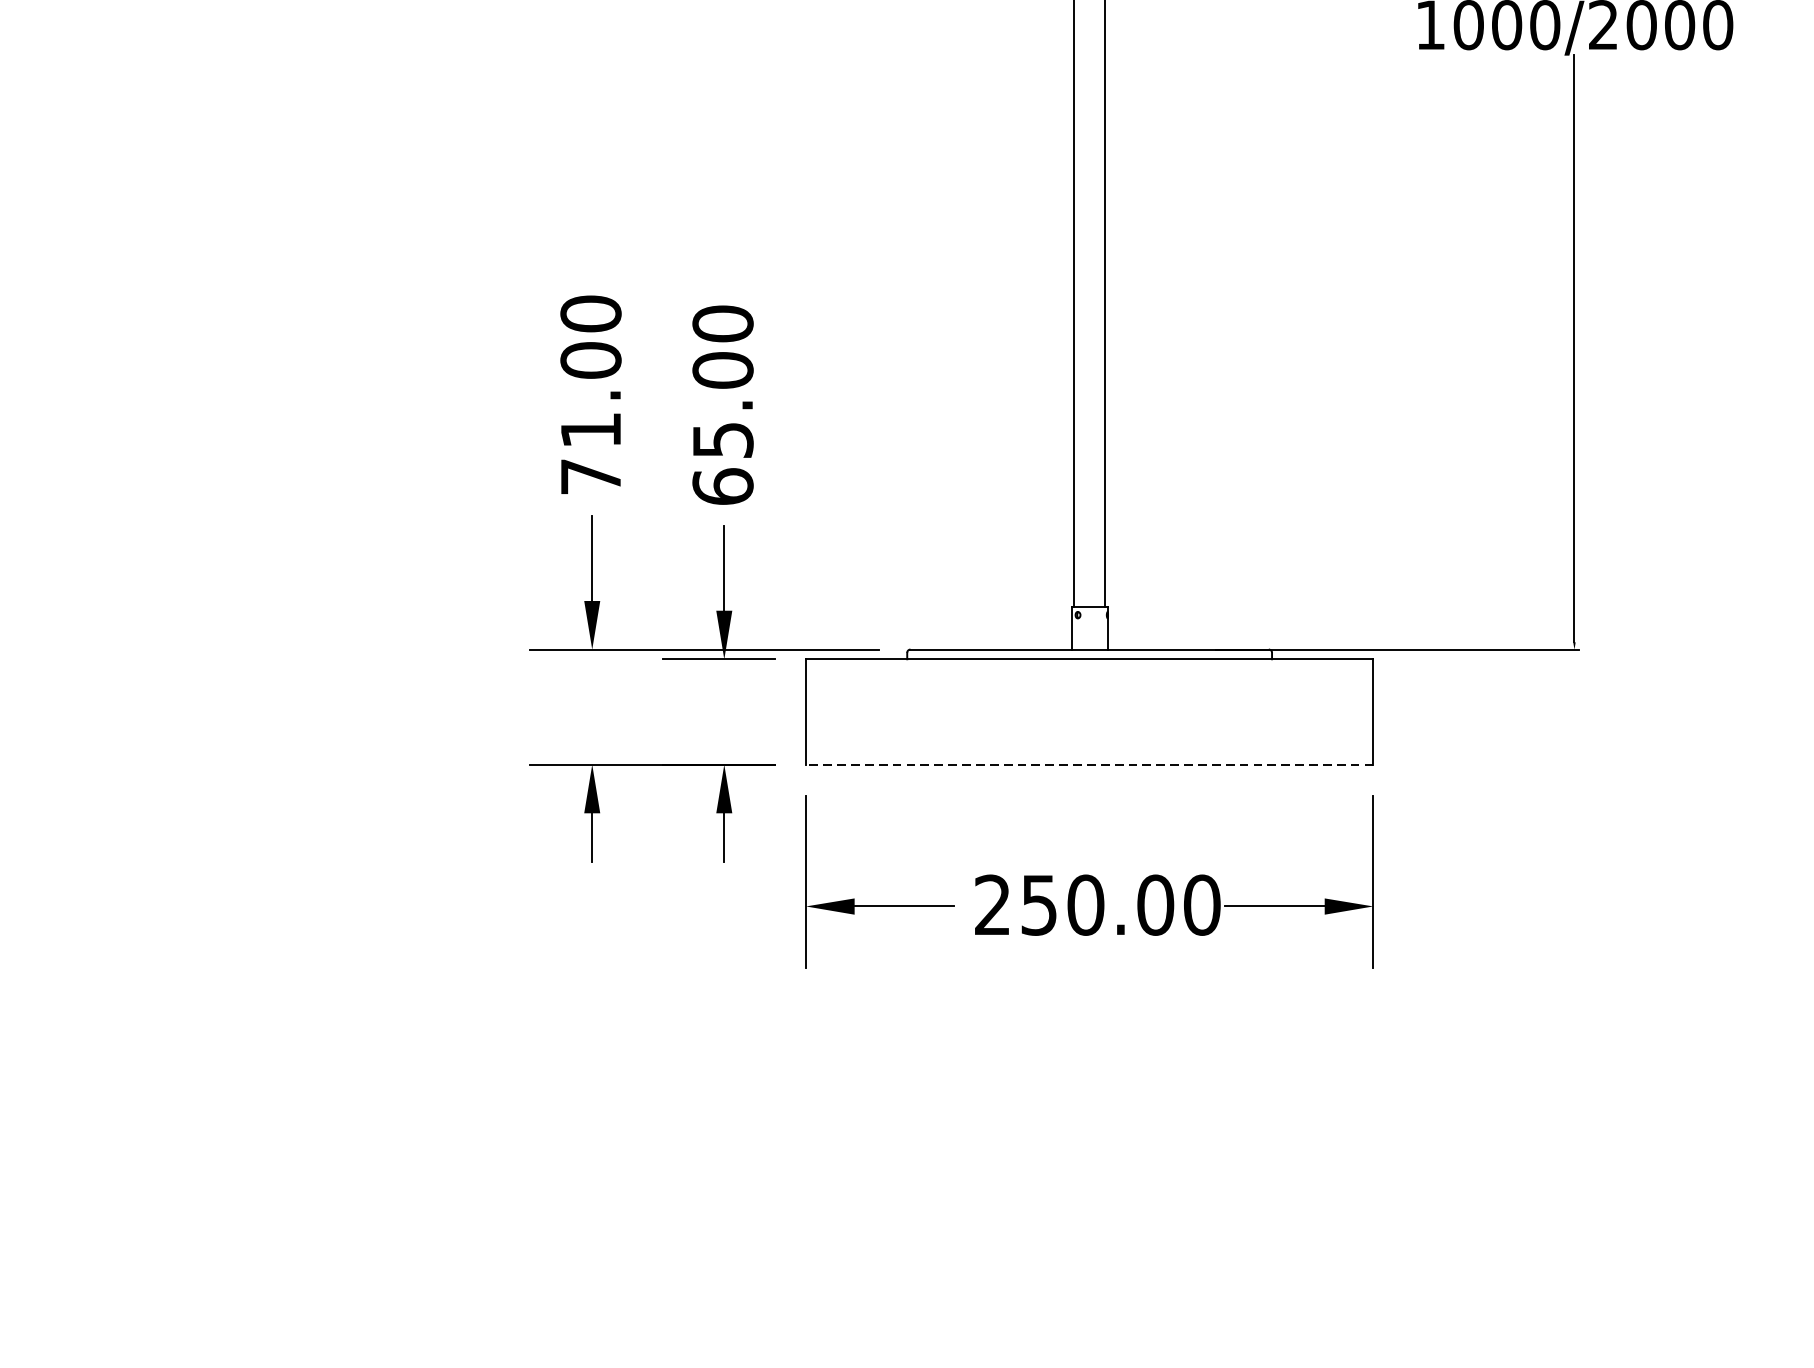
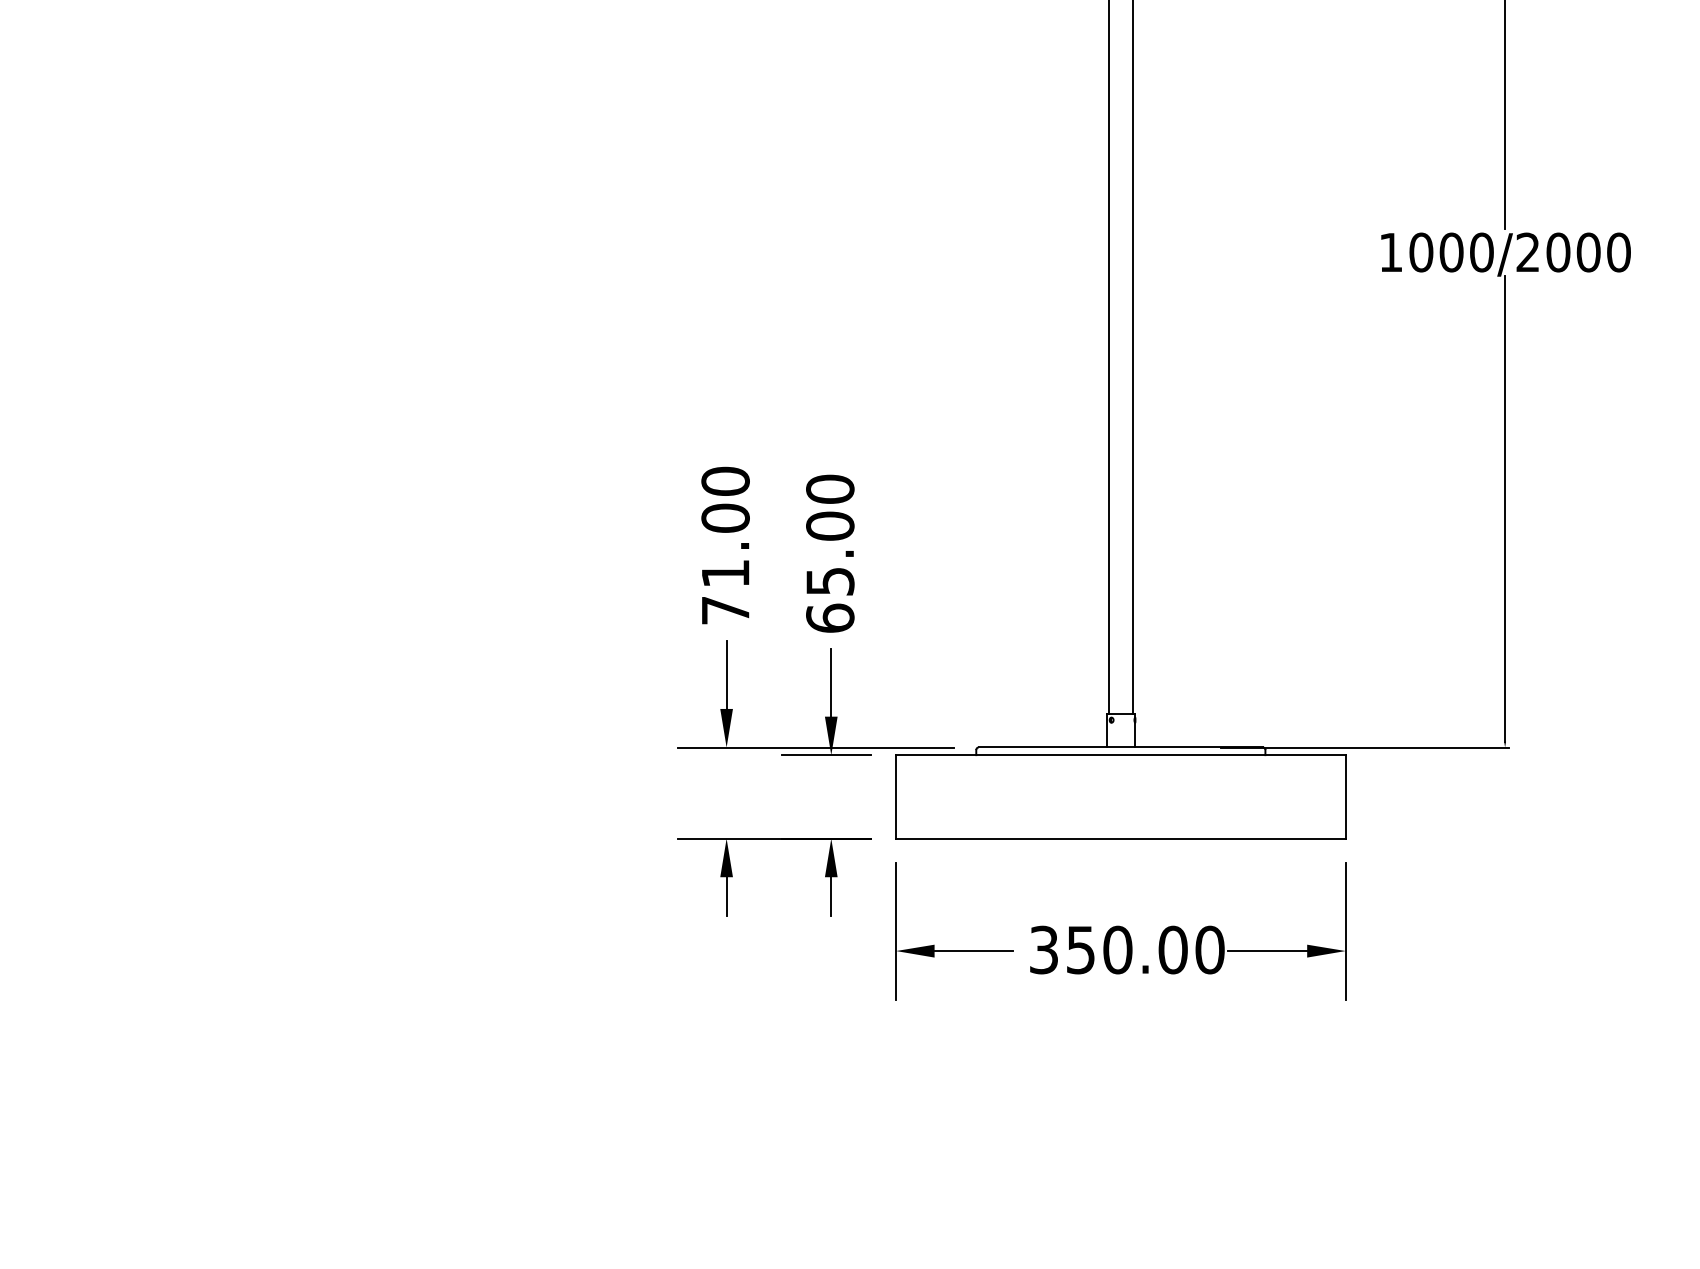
line: (1089, 764) -> (1120, 838), dashed -> solid
text: (992, 904) -> (1043, 949), 250.00 -> 350.00

